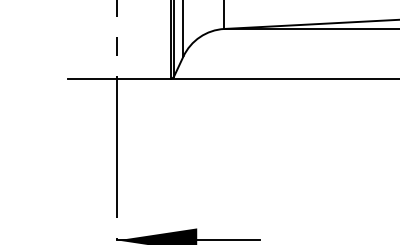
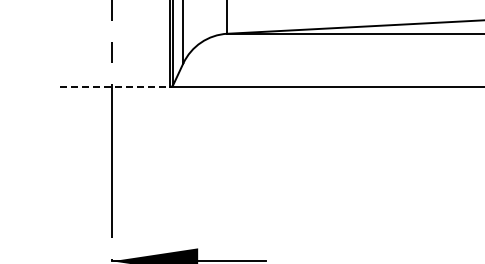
line: (120, 78) -> (115, 87), solid -> dashed

